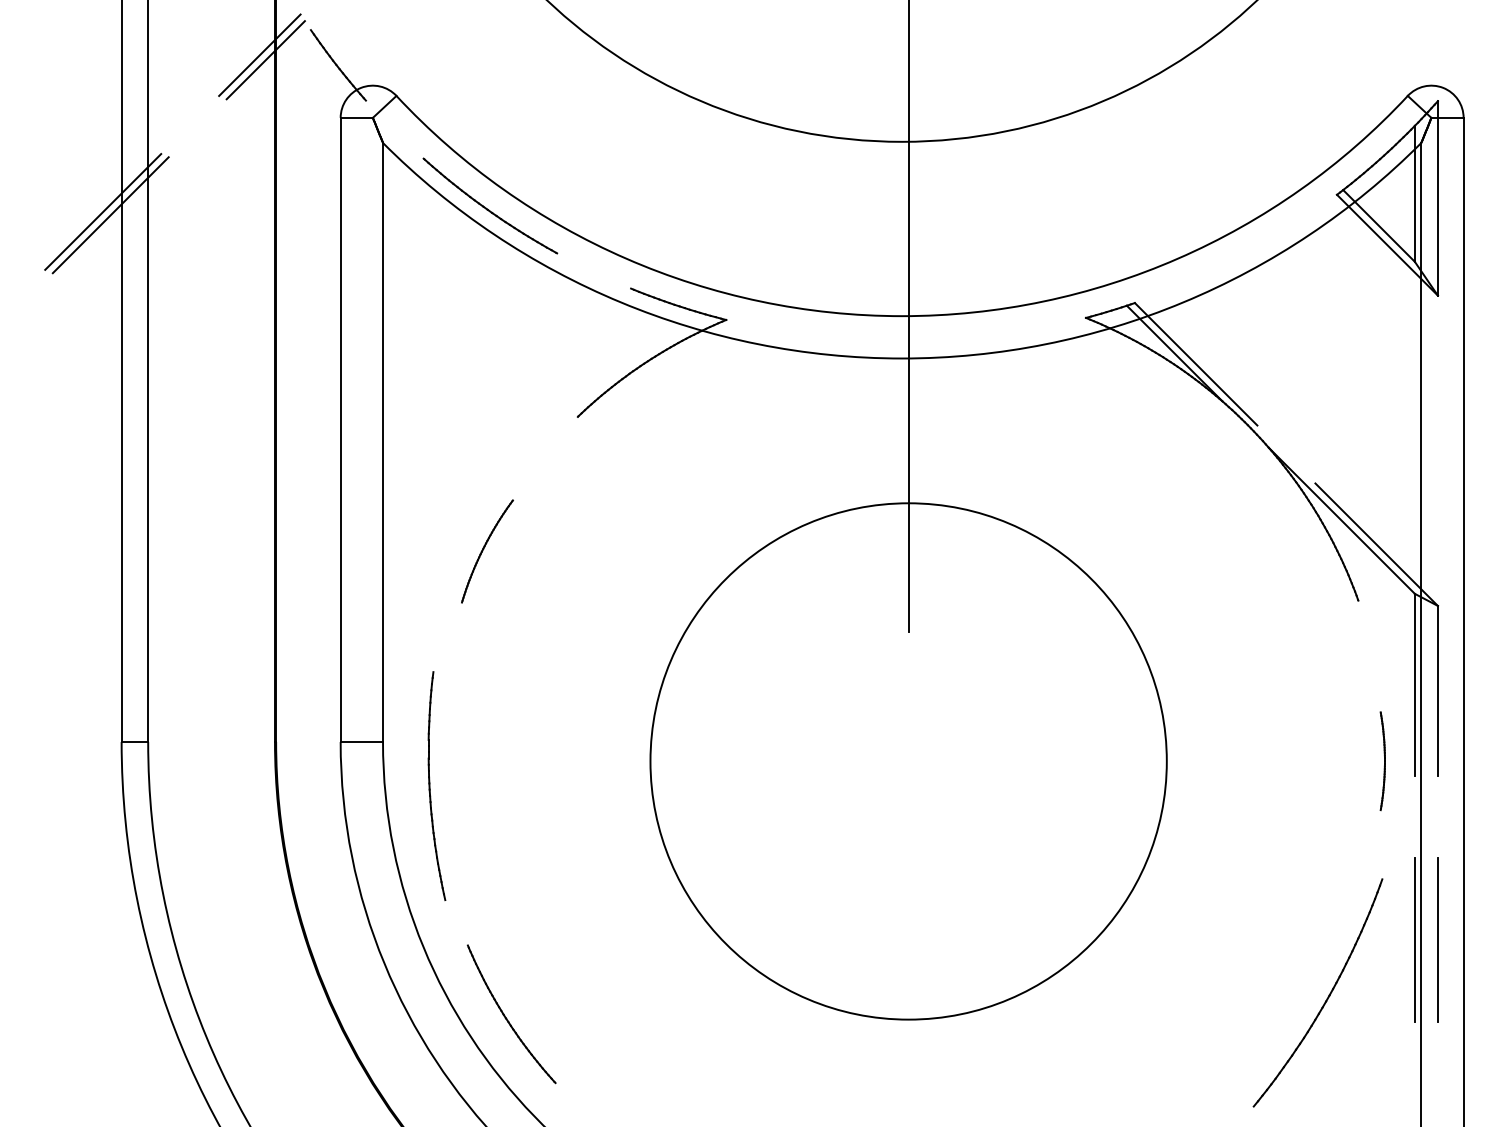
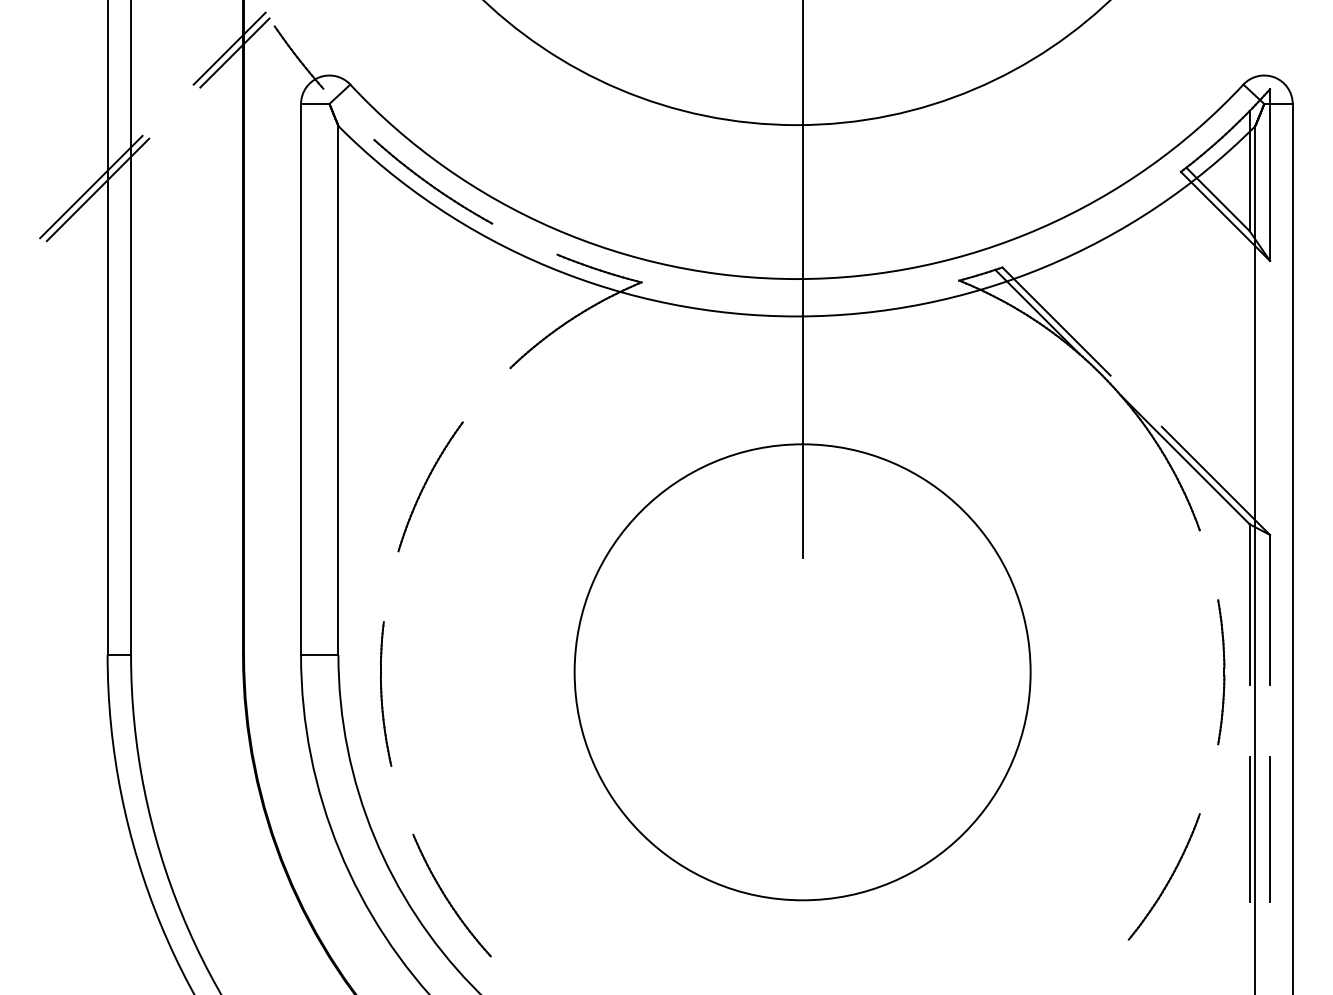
part: (487, 551) -> (430, 486), size x1.43
part: (1382, 760) -> (1221, 671), size x1.67
part: (436, 785) -> (385, 693), size x0.71
part: (1318, 993) -> (1164, 877), size x0.62

